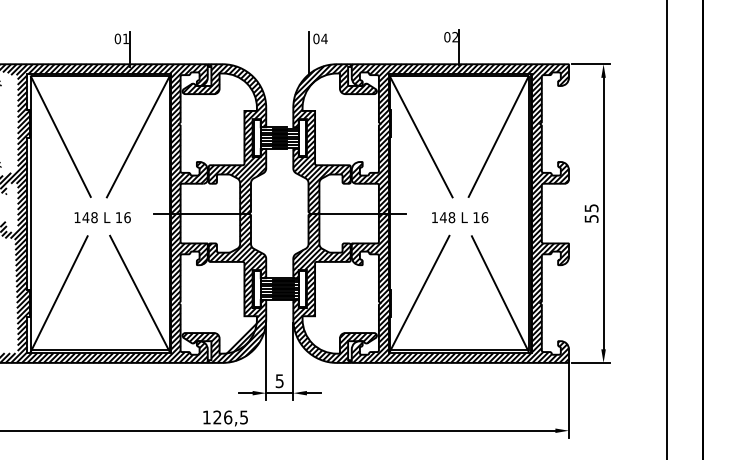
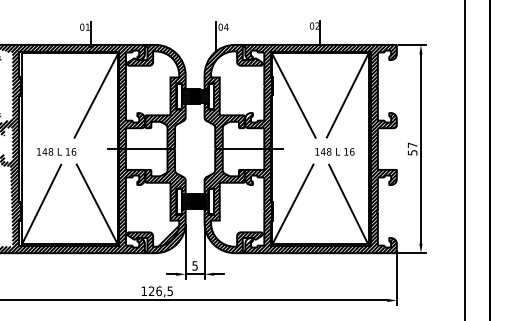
line: (60, 136) -> (42, 95), removed
text: (591, 208) -> (412, 145), 55 -> 57
text: (102, 217) -> (56, 151), moved
text: (459, 217) -> (334, 151), moved

